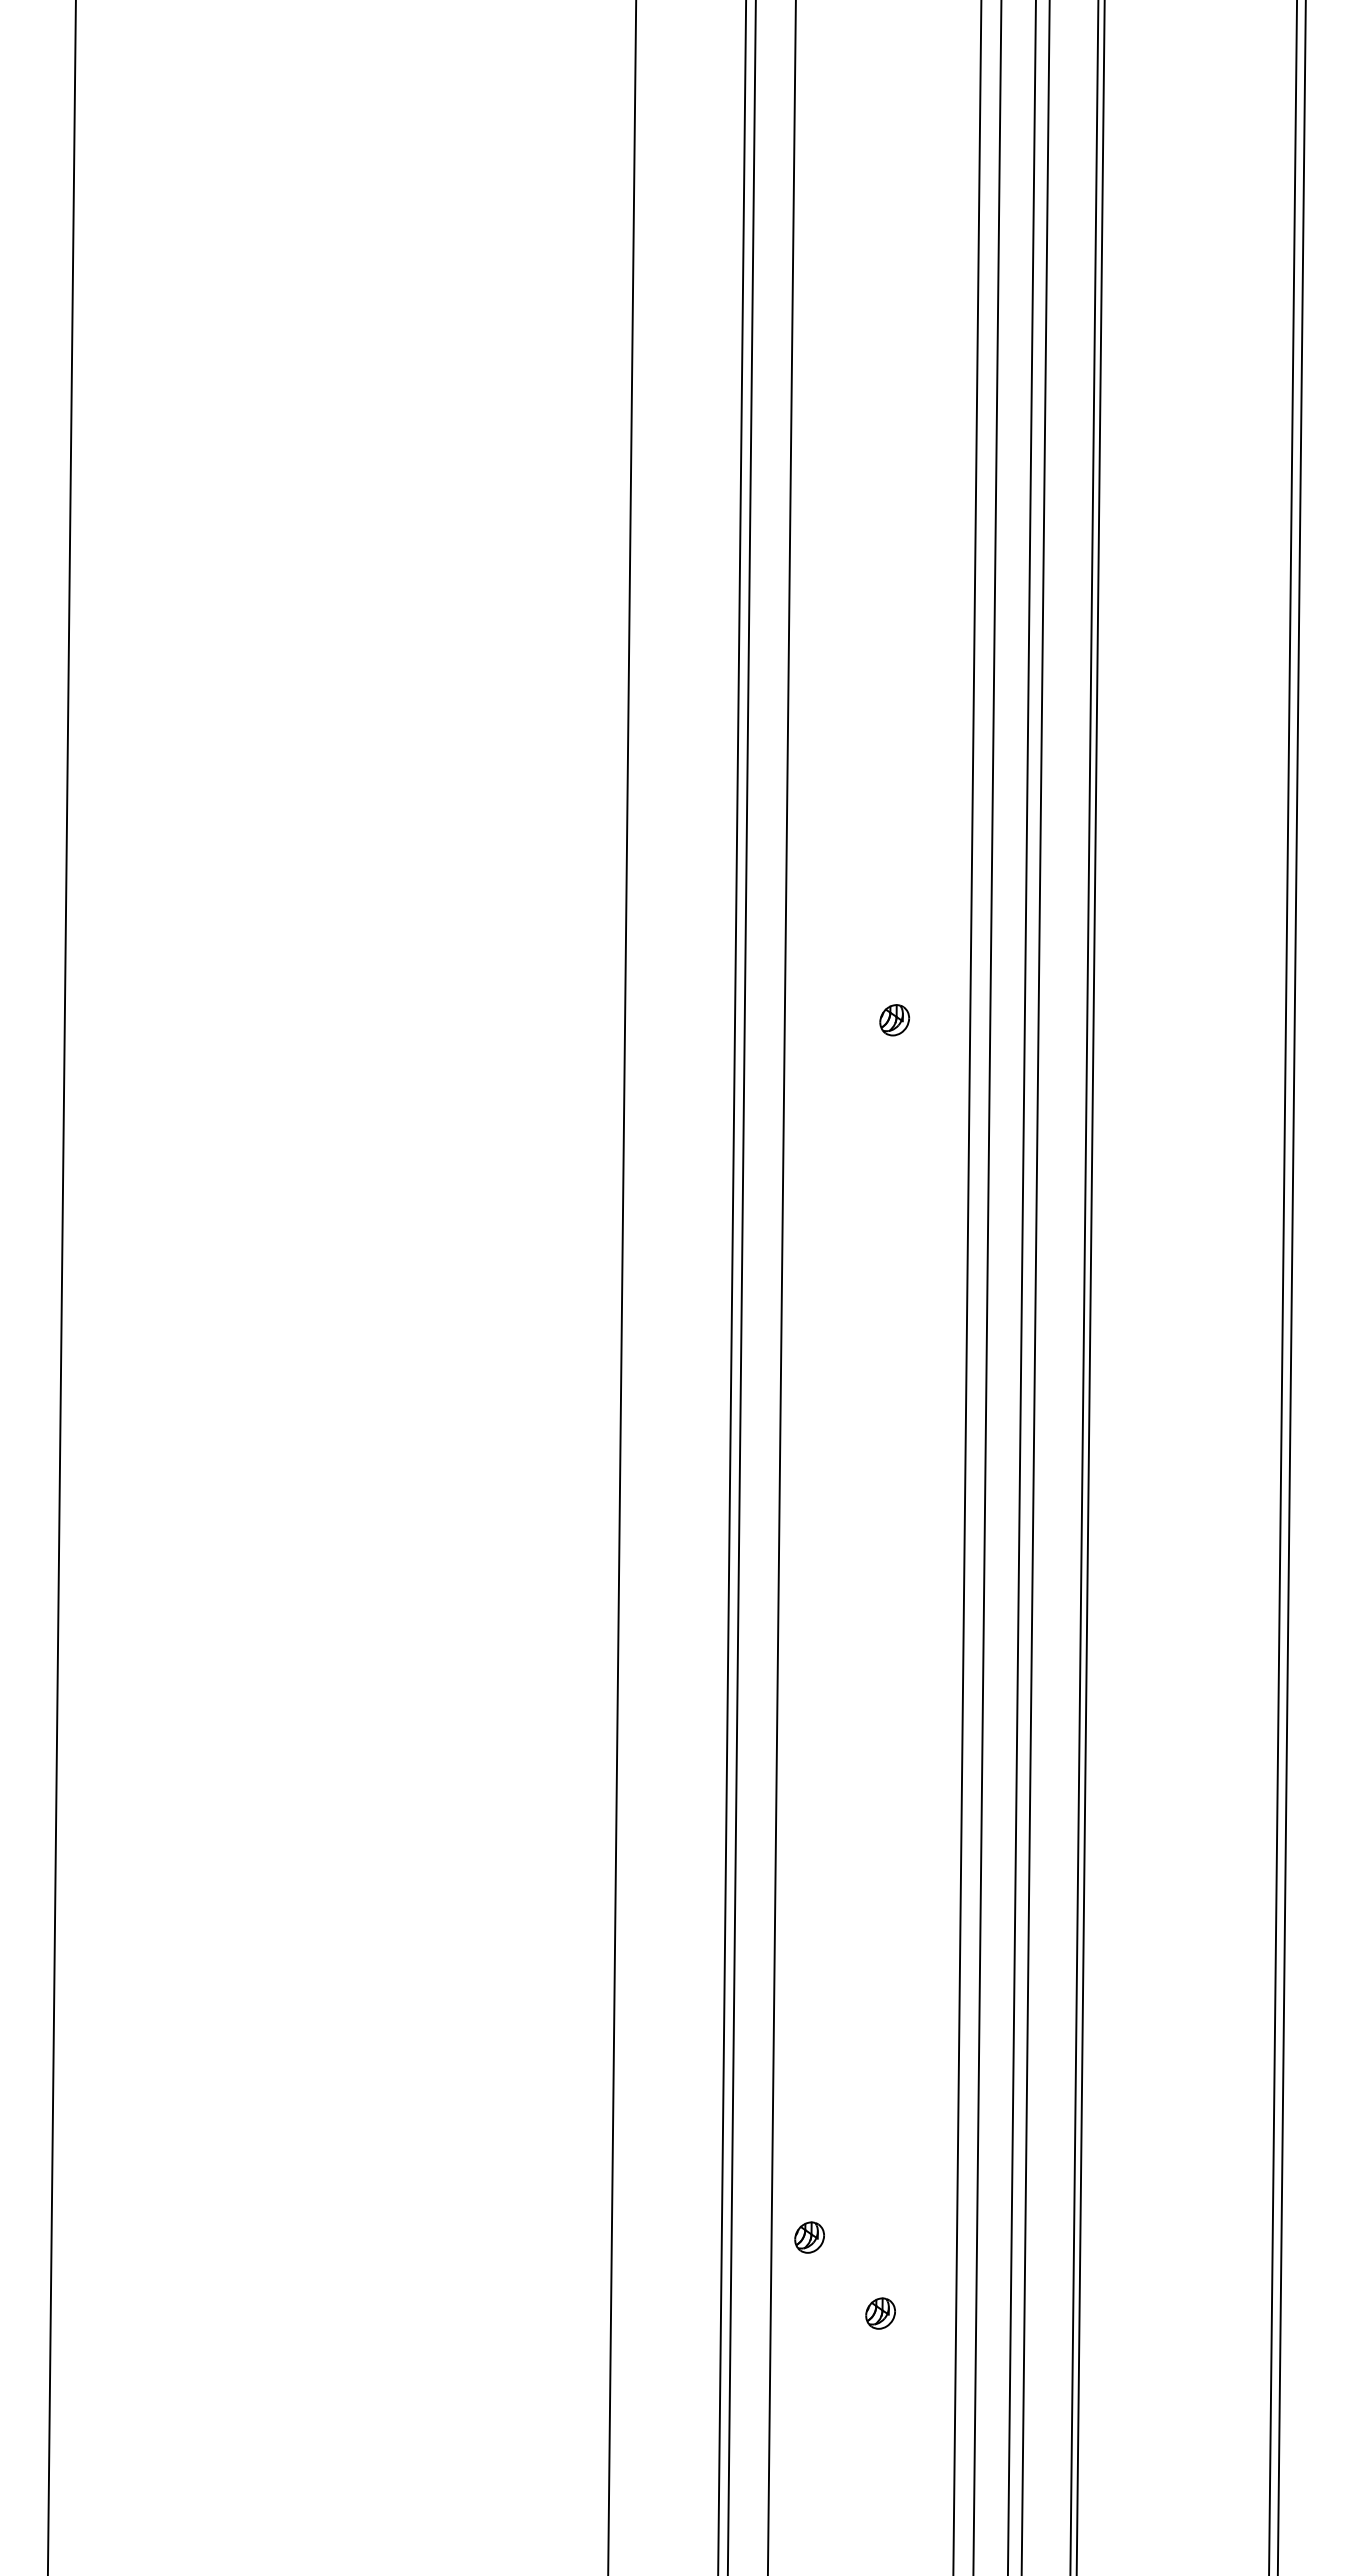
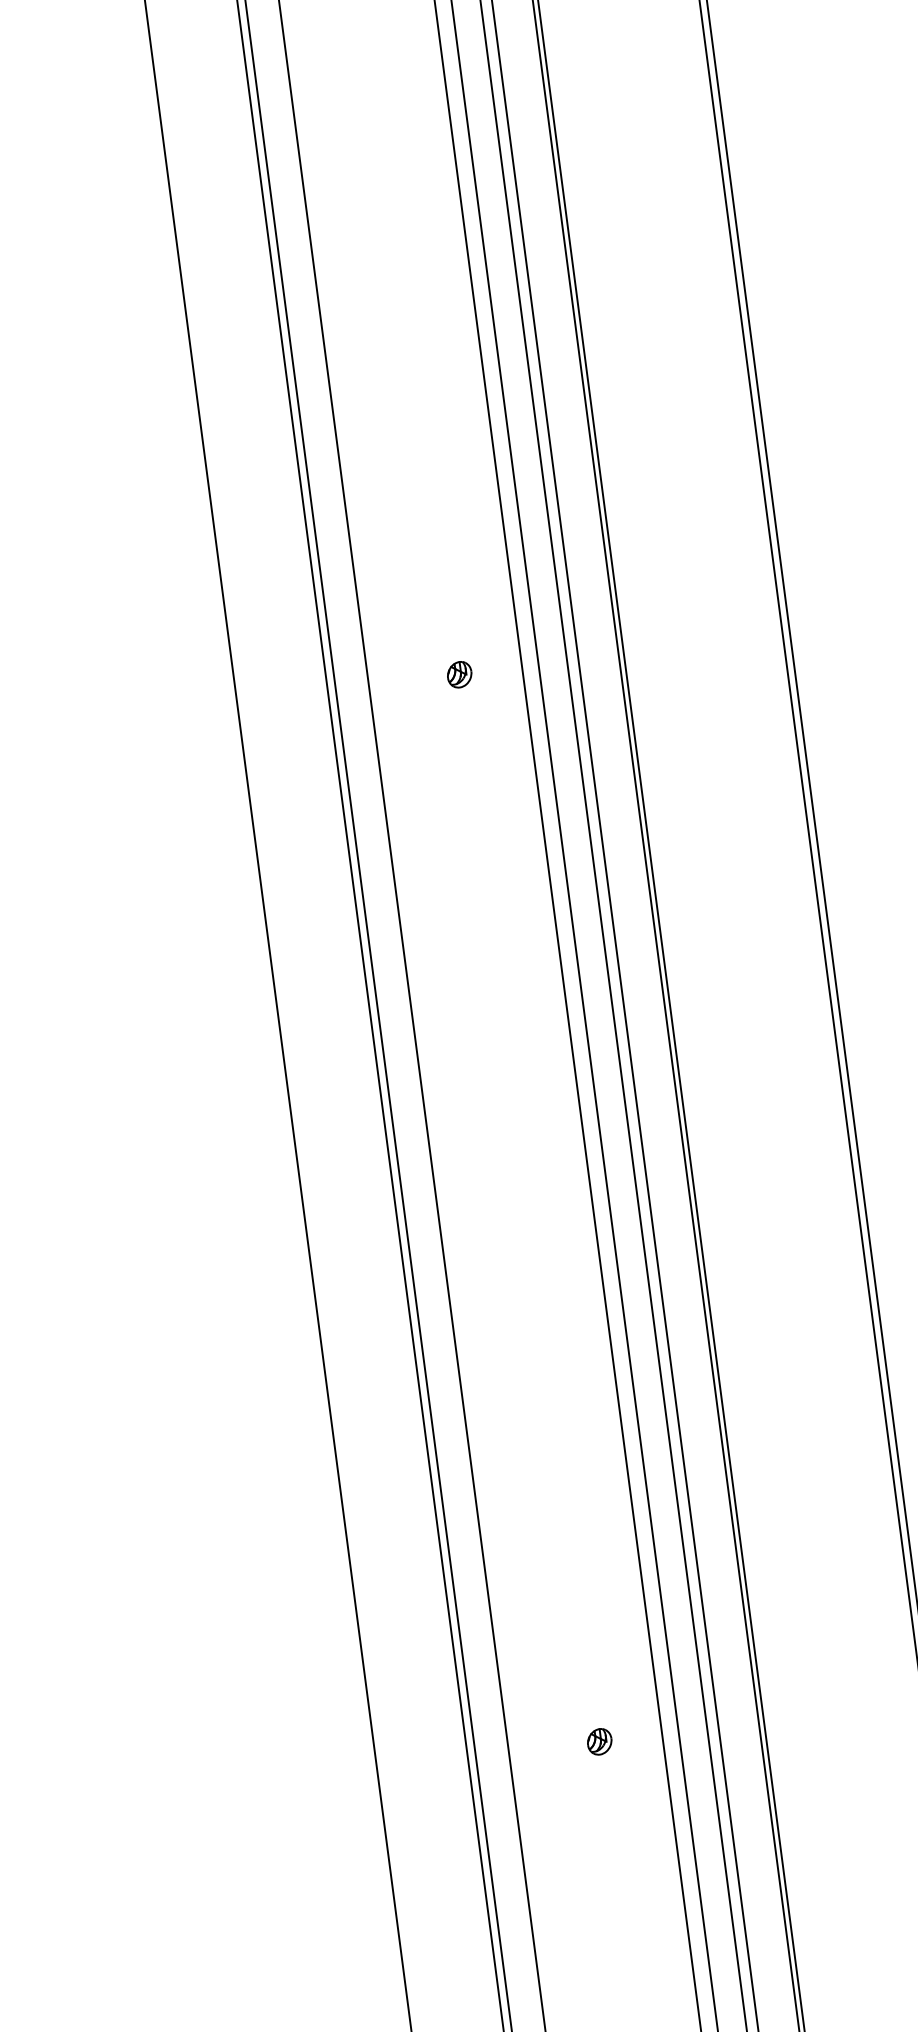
part: (809, 2237) -> (532, 1687), removed

